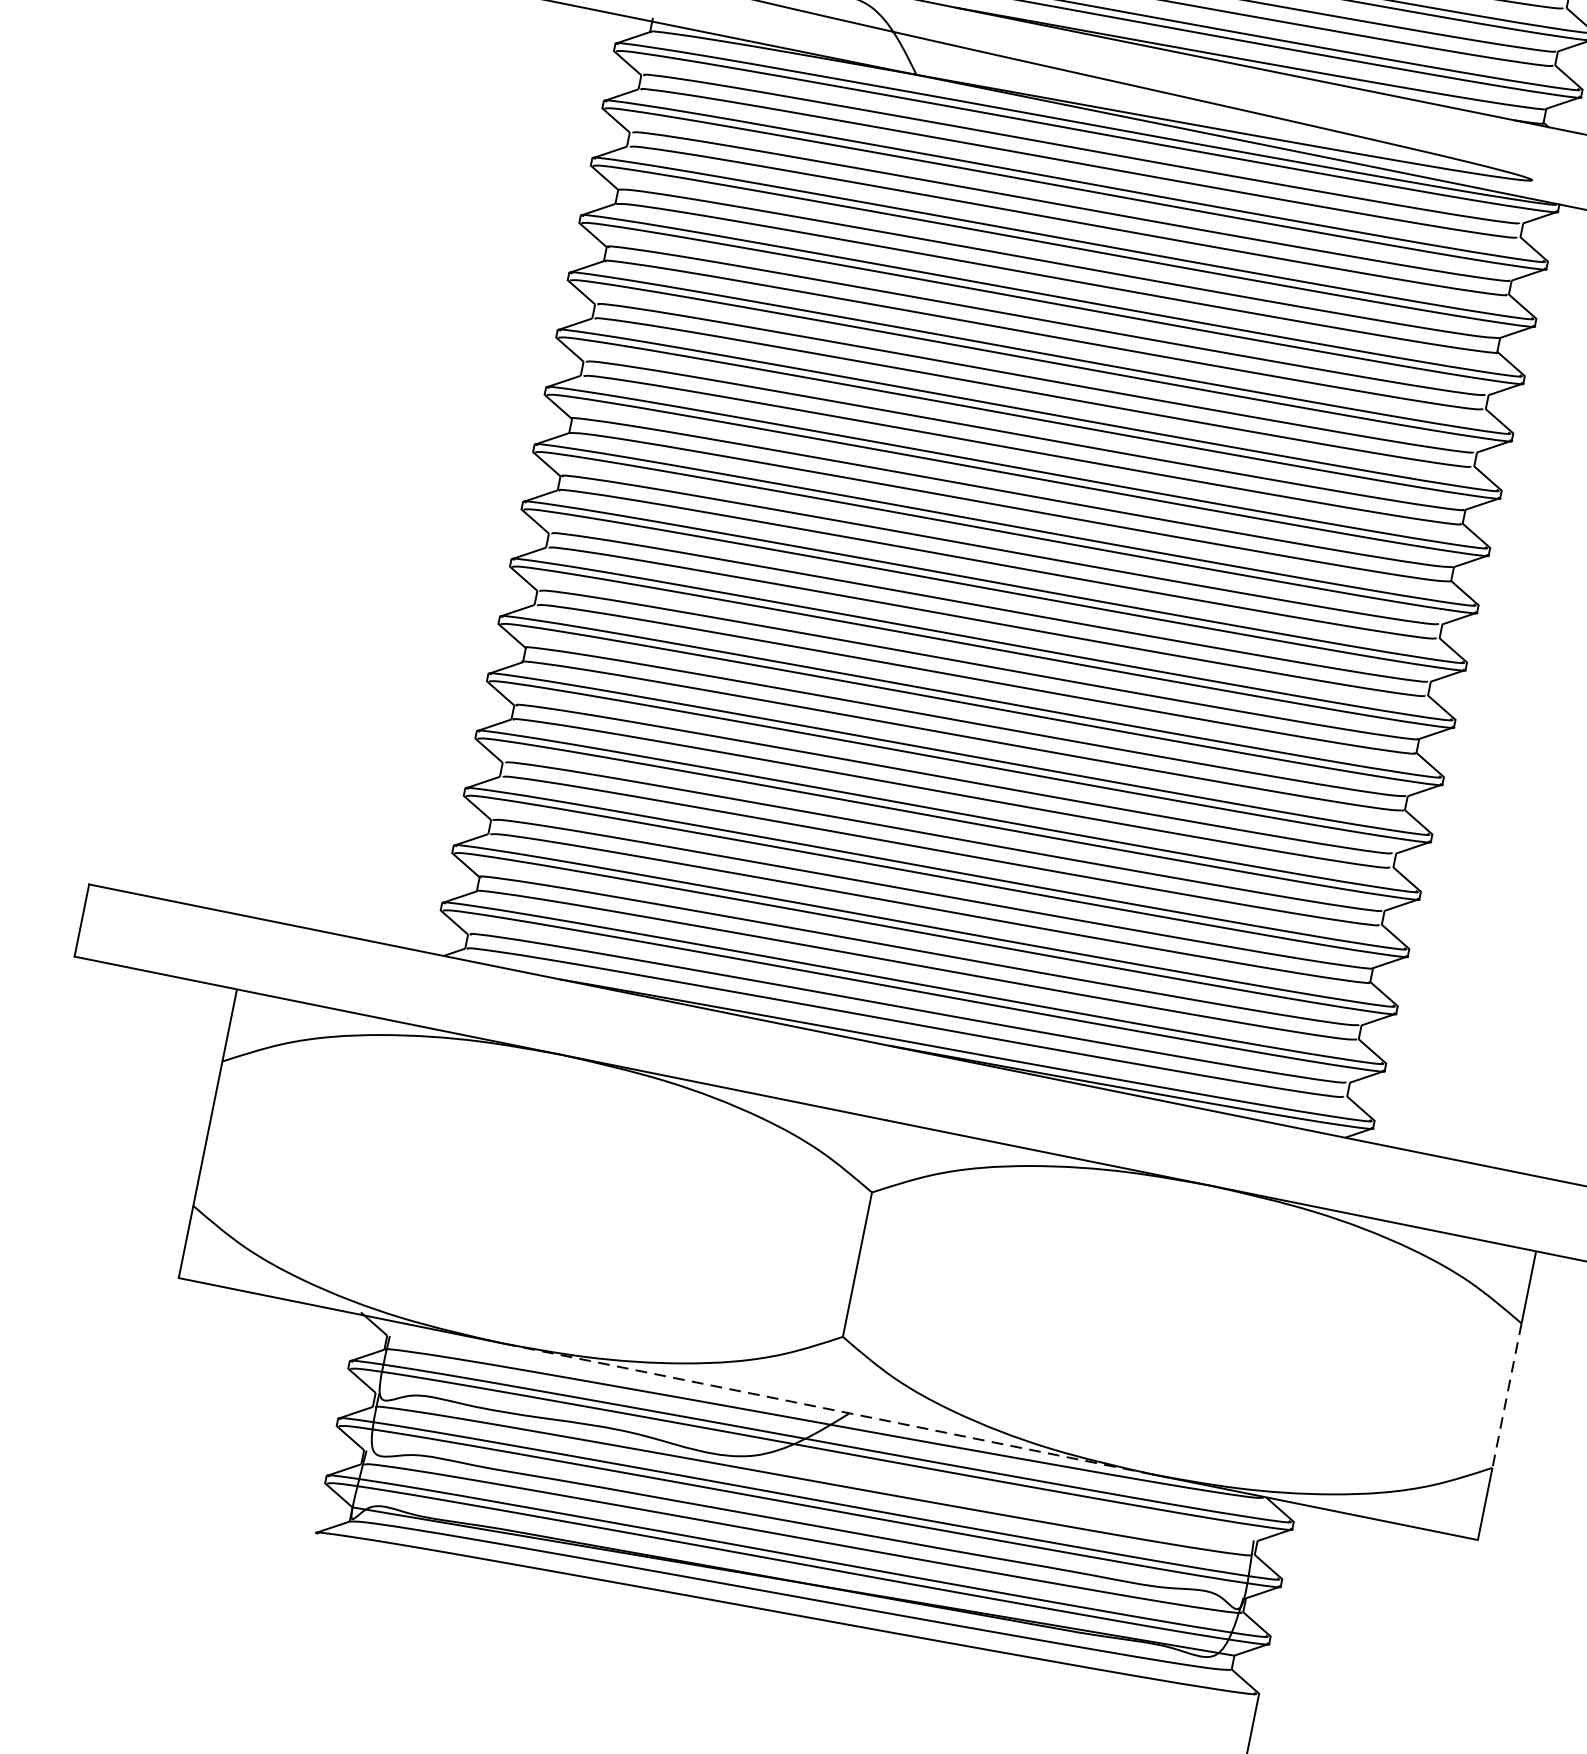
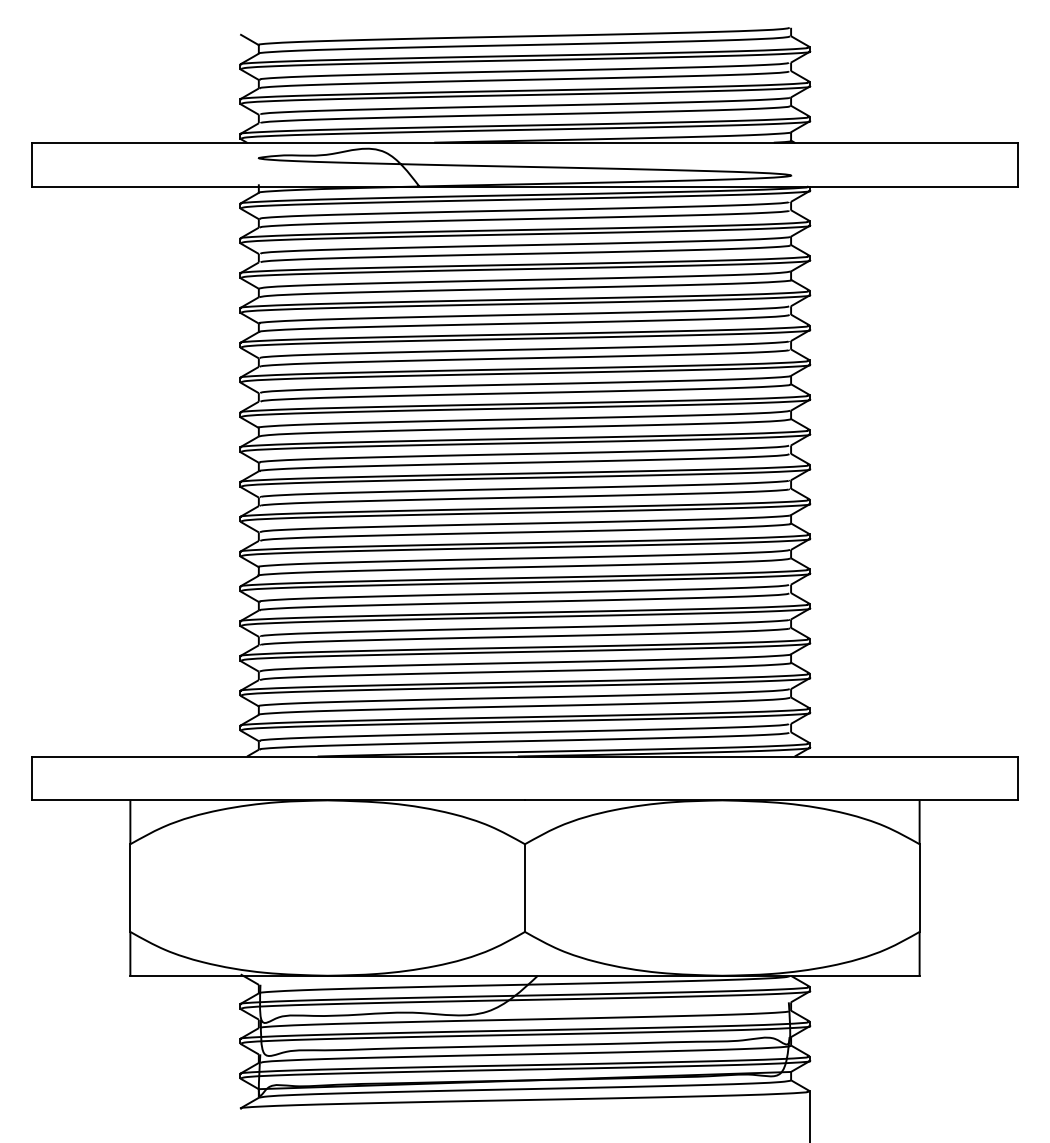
line: (1506, 1396) -> (919, 888), dashed -> solid
line: (827, 1408) -> (524, 975), dashed -> solid

